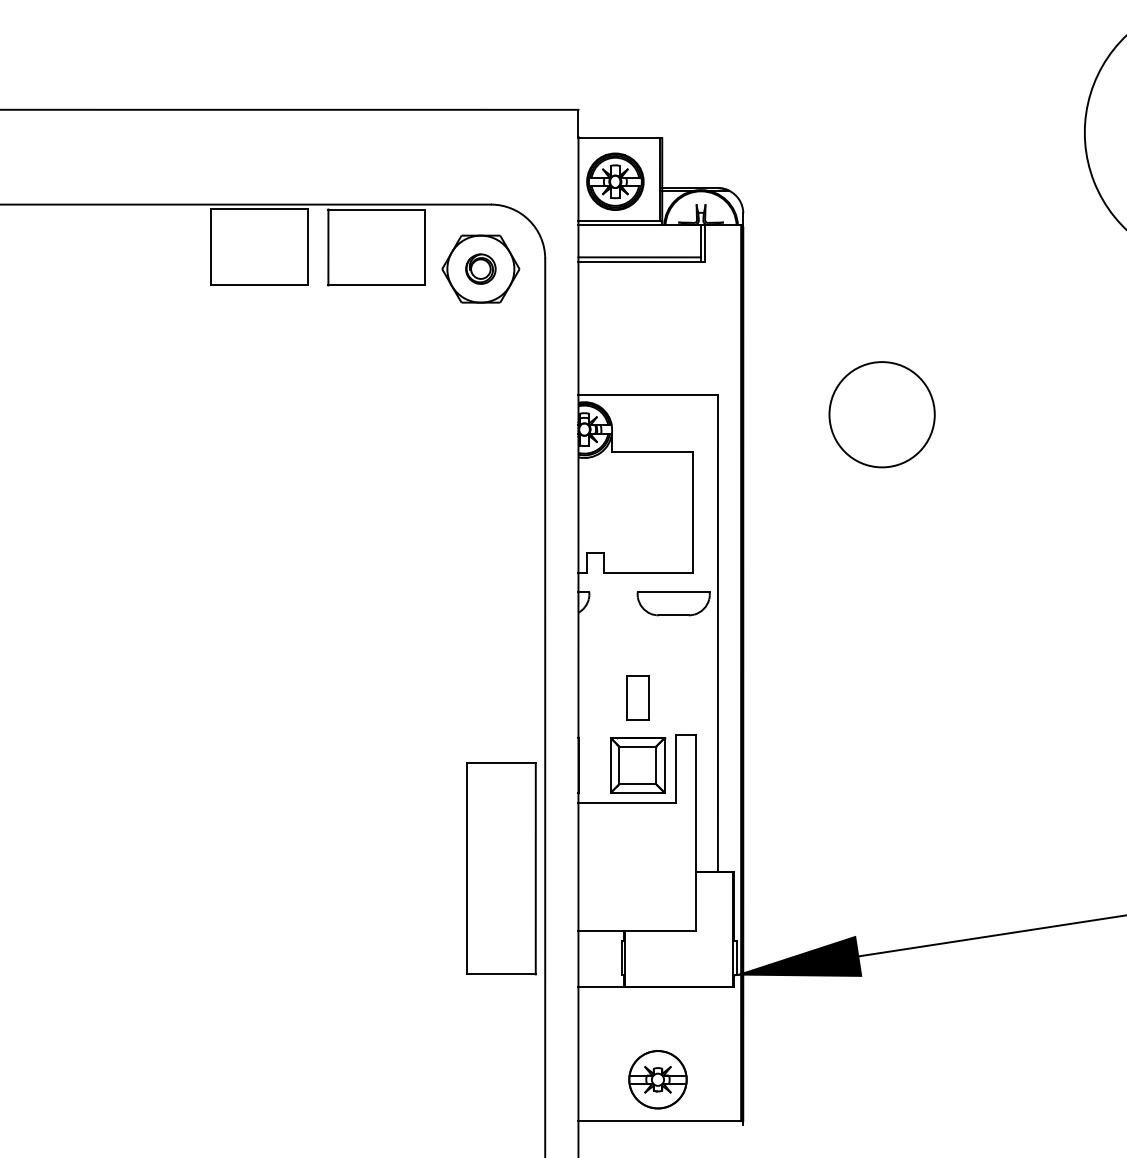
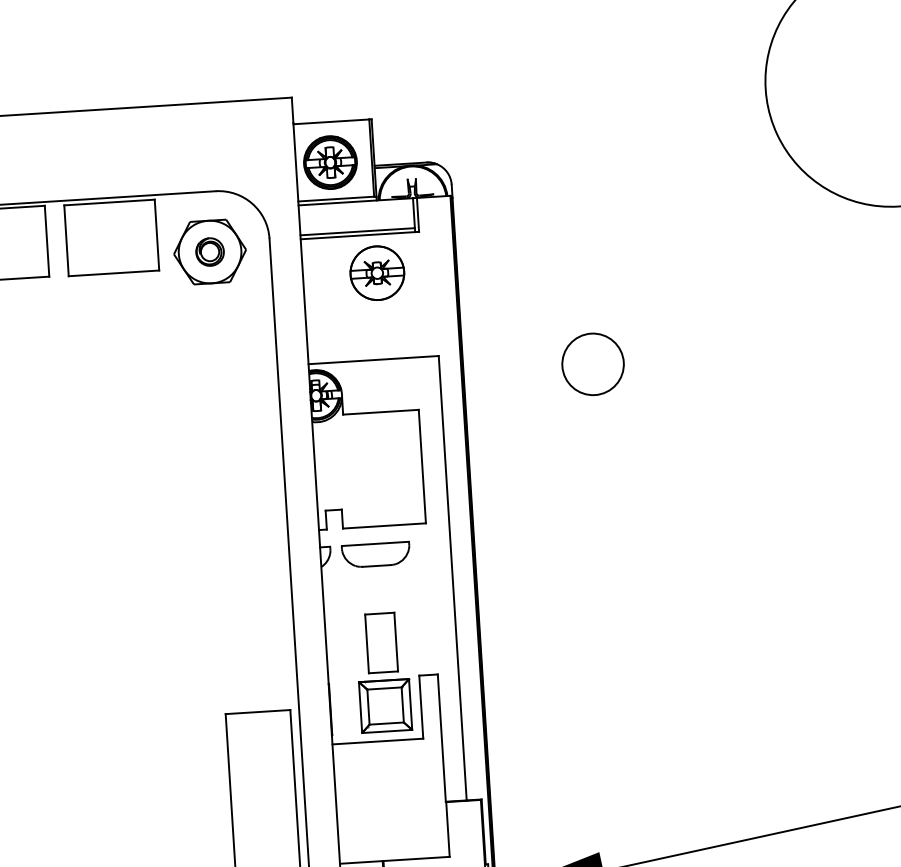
part: (657, 302) -> (376, 272), added
circle: (882, 414) -> (593, 364), size x0.62
part: (673, 603) -> (375, 554), moved
part: (637, 697) -> (381, 642), size x1.43

